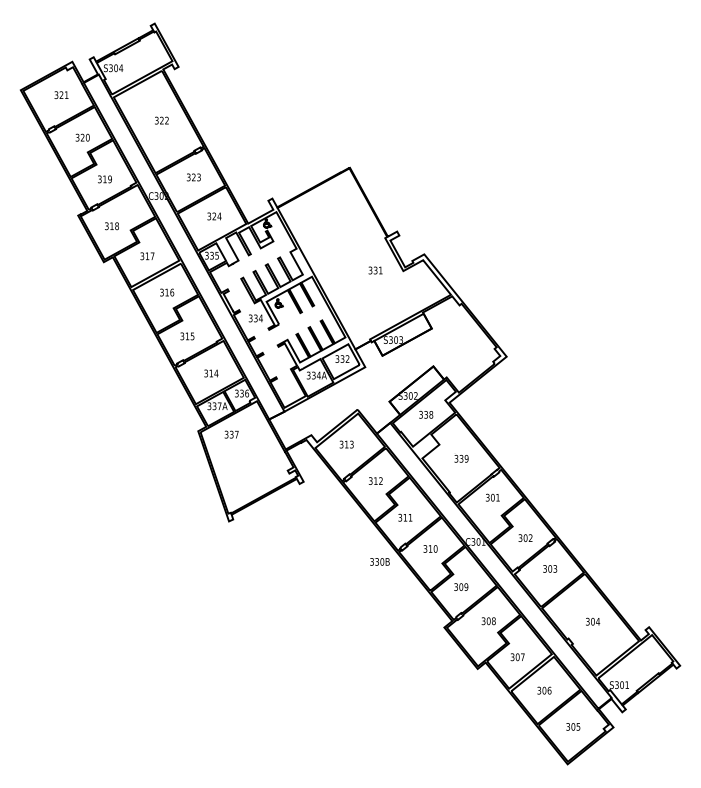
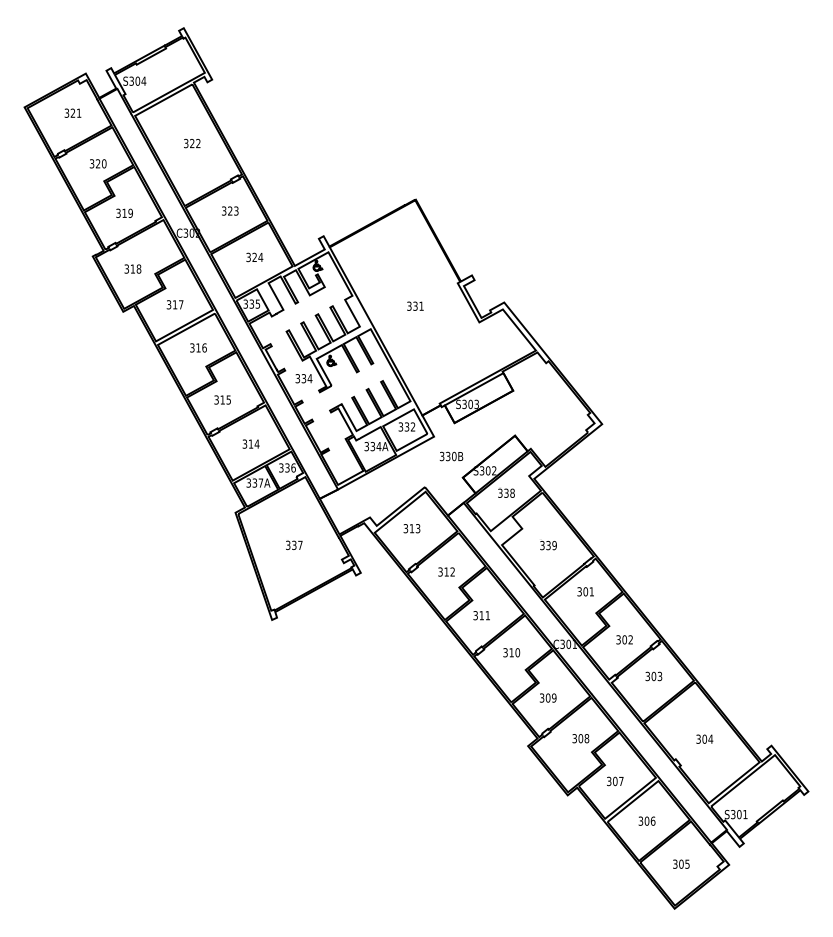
text: (375, 270) -> (415, 306), moved
text: (231, 434) -> (294, 545), moved
text: (379, 561) -> (450, 456), moved

